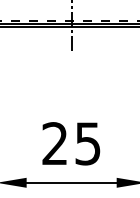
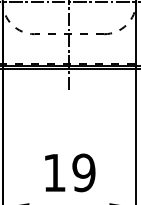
text: (71, 143) -> (69, 172), 25 -> 19

